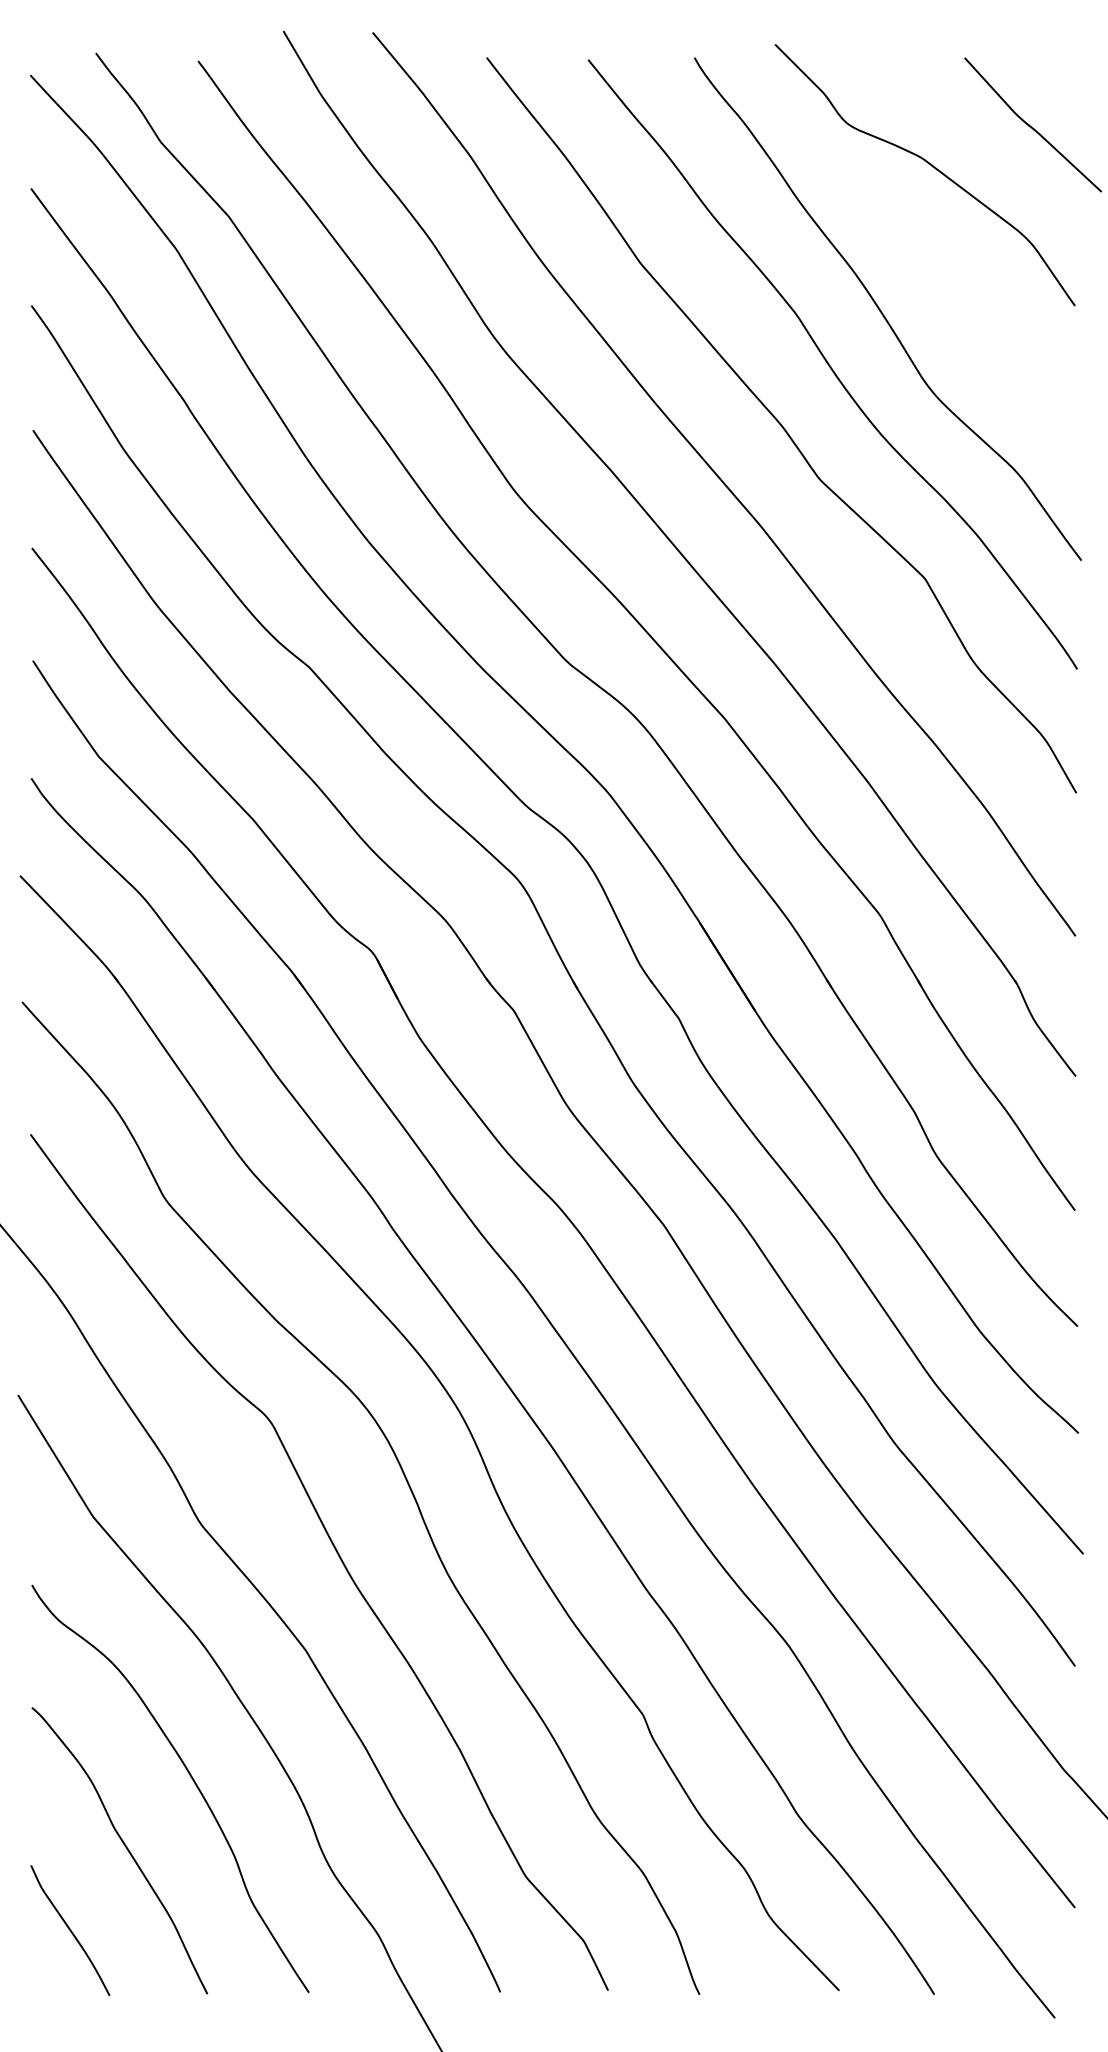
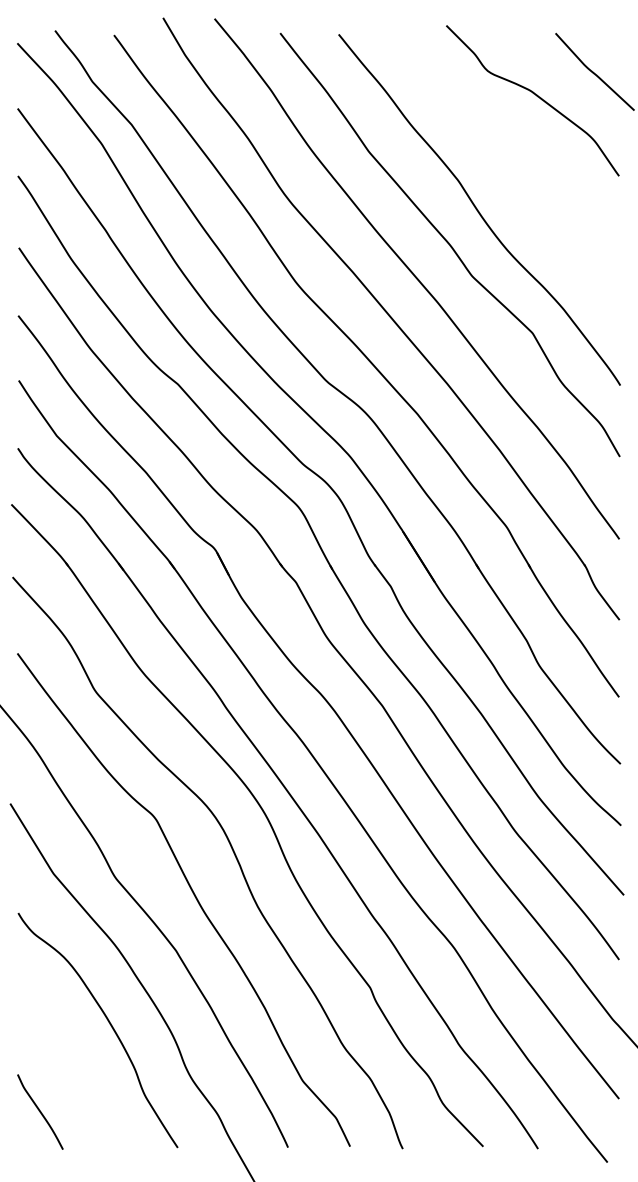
curve: (884, 313) -> (509, 180), removed
curve: (124, 1847) -> (71, 1064), removed

